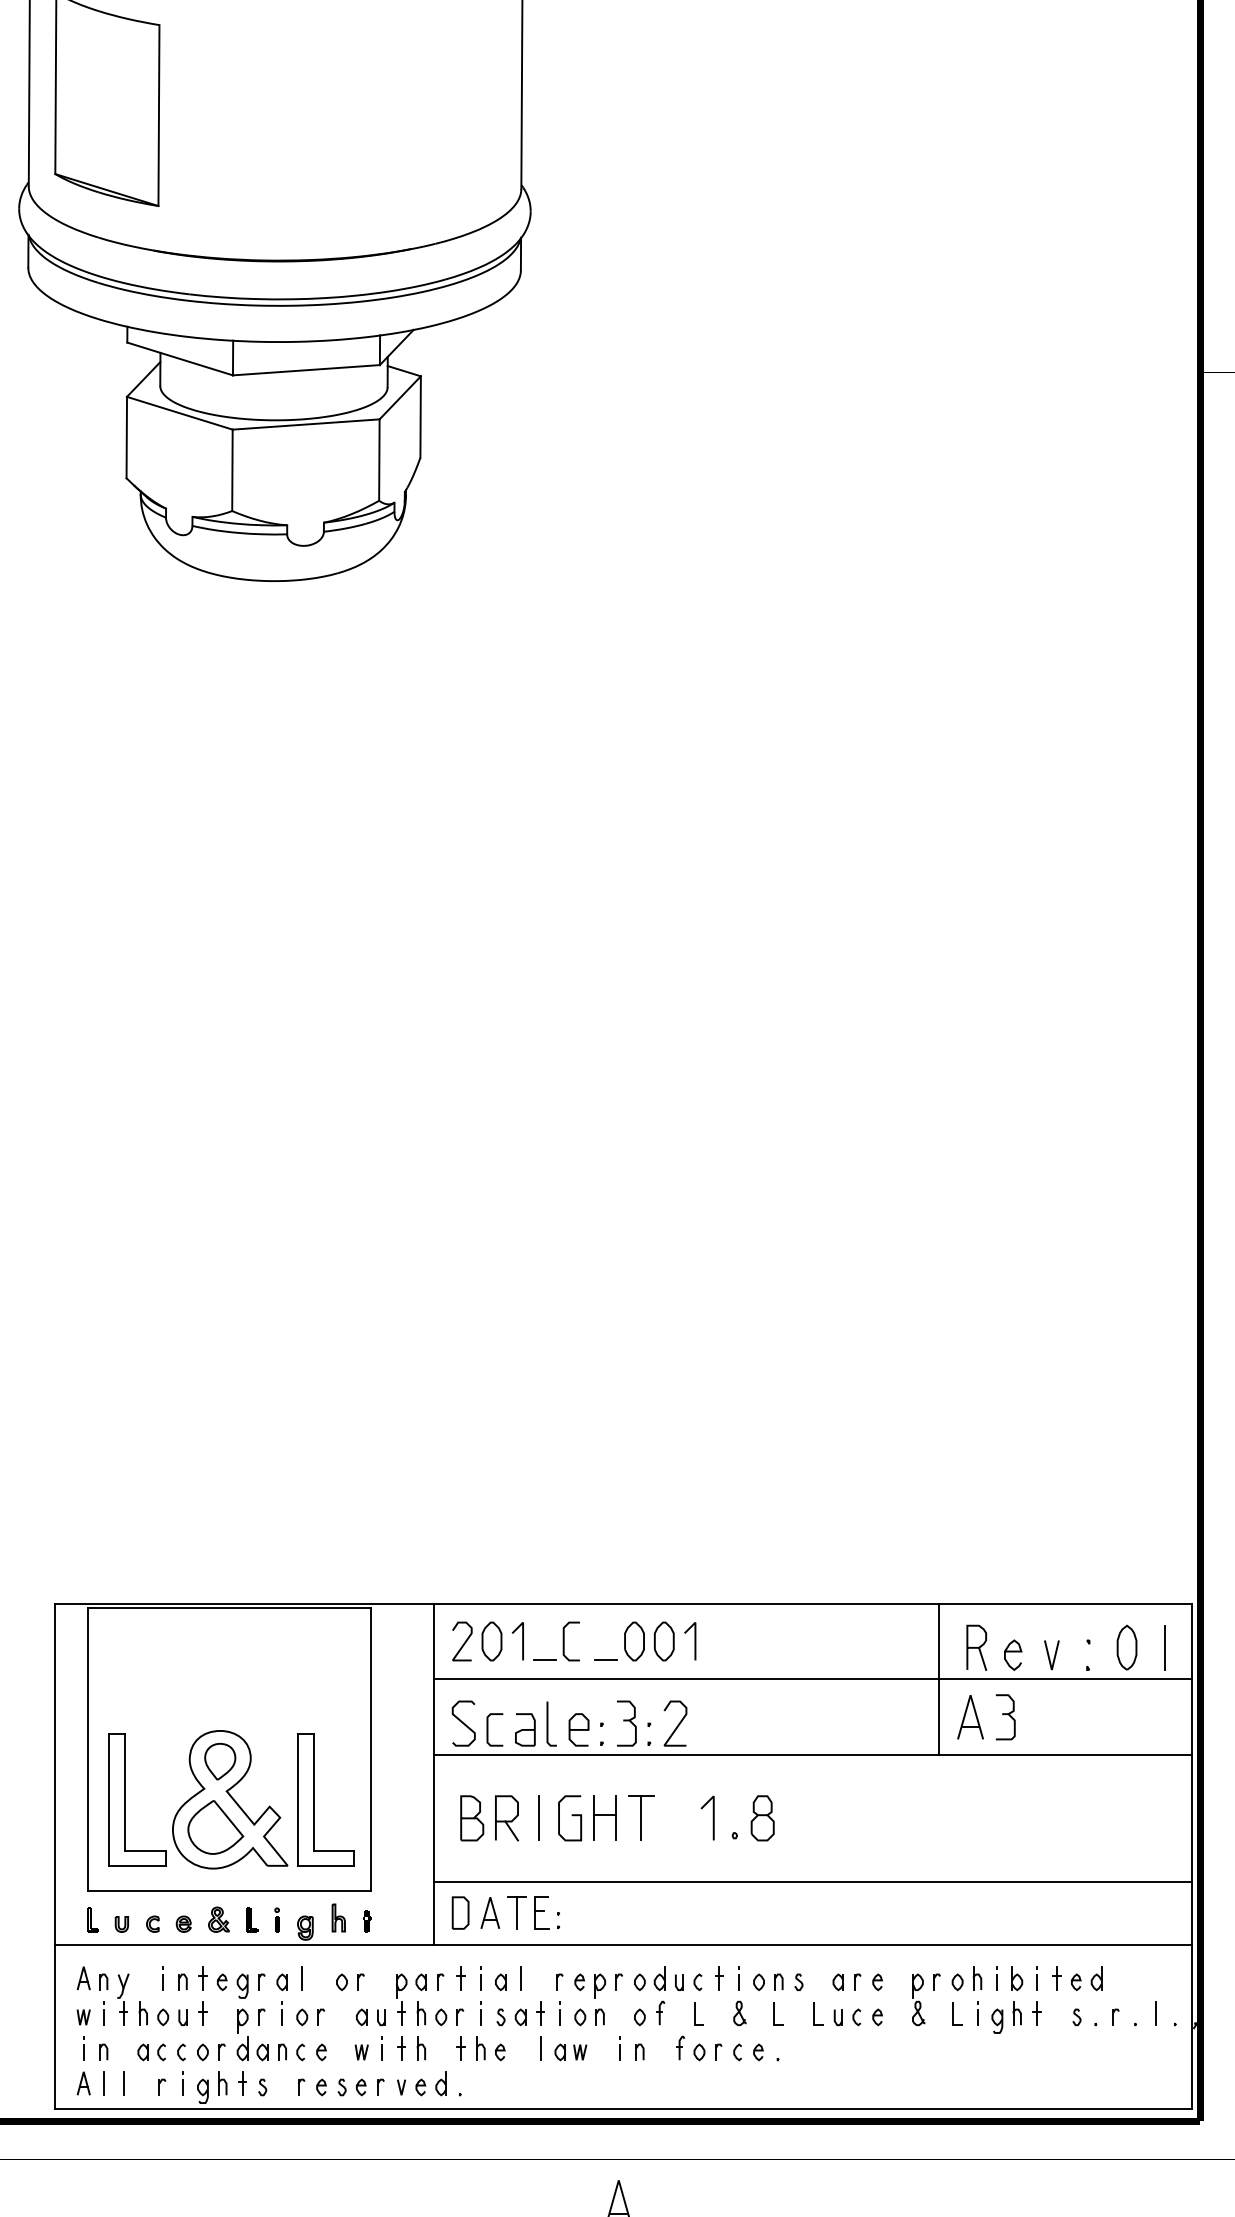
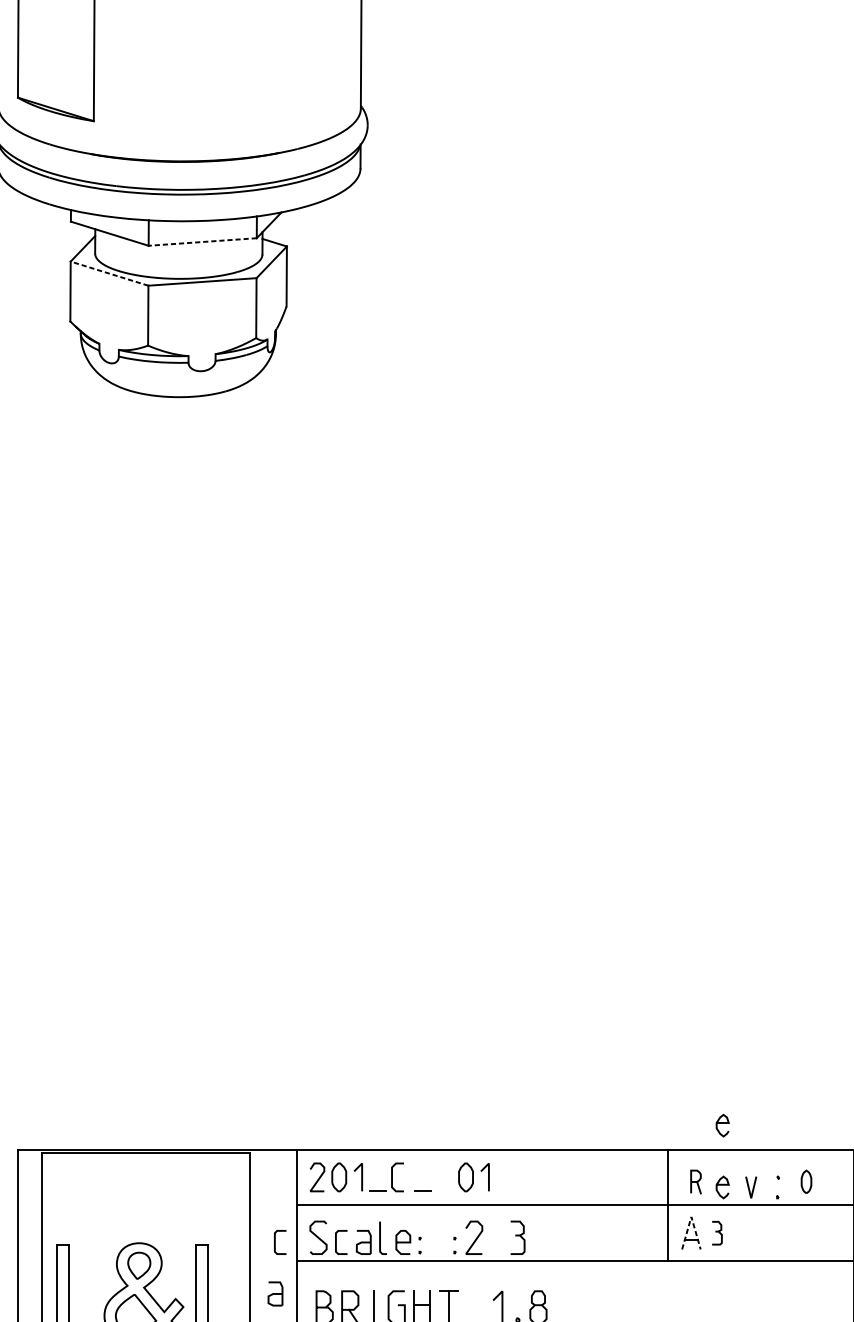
line: (306, 370) -> (202, 242), solid -> dashed
line: (179, 413) -> (109, 273), solid -> dashed
curve: (1013, 1568) -> (722, 1123), added
part: (634, 1641) -> (444, 1177), removed
part: (976, 1647) -> (695, 1181), size x0.7
part: (1126, 1647) -> (806, 1181), size x0.7
line: (1164, 1647) -> (834, 1181), removed
line: (970, 1695) -> (691, 1217), solid -> dashed
part: (1005, 1717) -> (717, 1233), size x0.7
part: (626, 1723) -> (517, 1237), moved
curve: (405, 1729) -> (275, 1242), added
part: (405, 1799) -> (275, 1293), added

